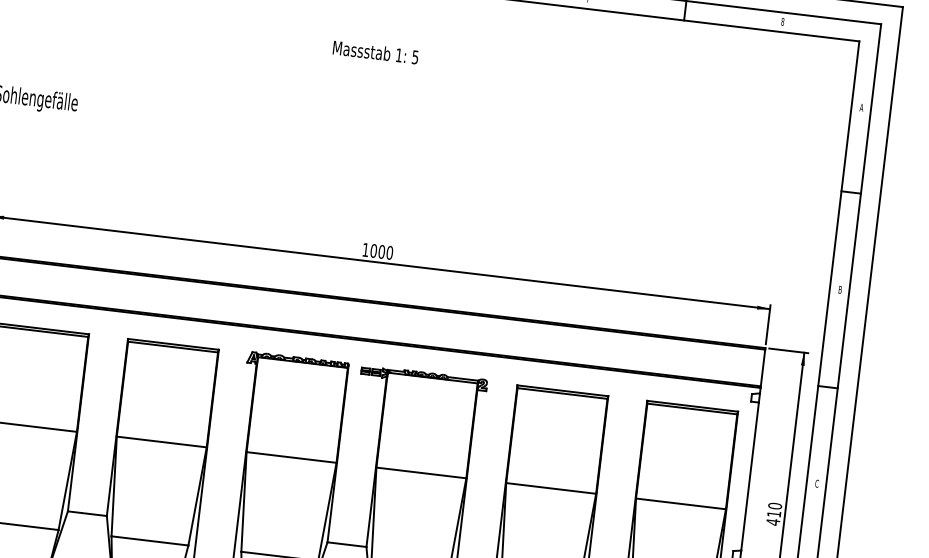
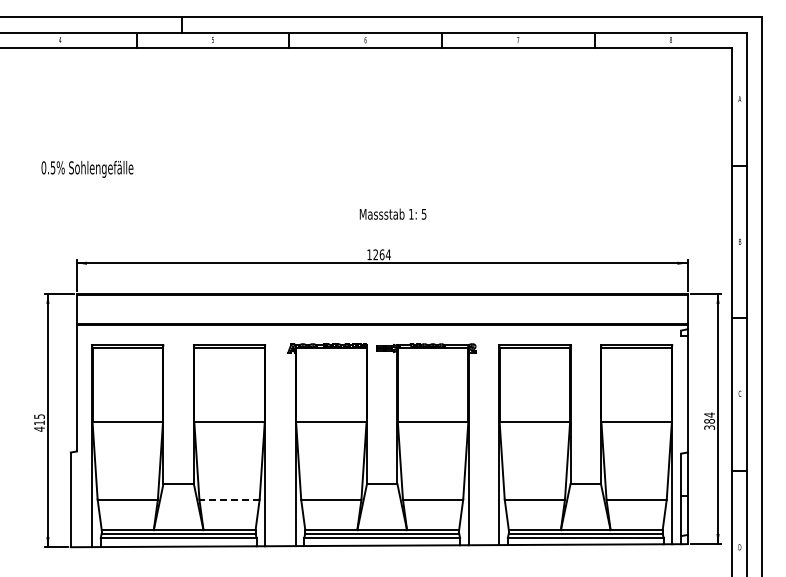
text: (375, 51) -> (392, 213), moved
text: (381, 251) -> (381, 254), 1000 -> 1264
text: (774, 514) -> (709, 421), 410 -> 384
line: (149, 540) -> (229, 499), solid -> dashed

